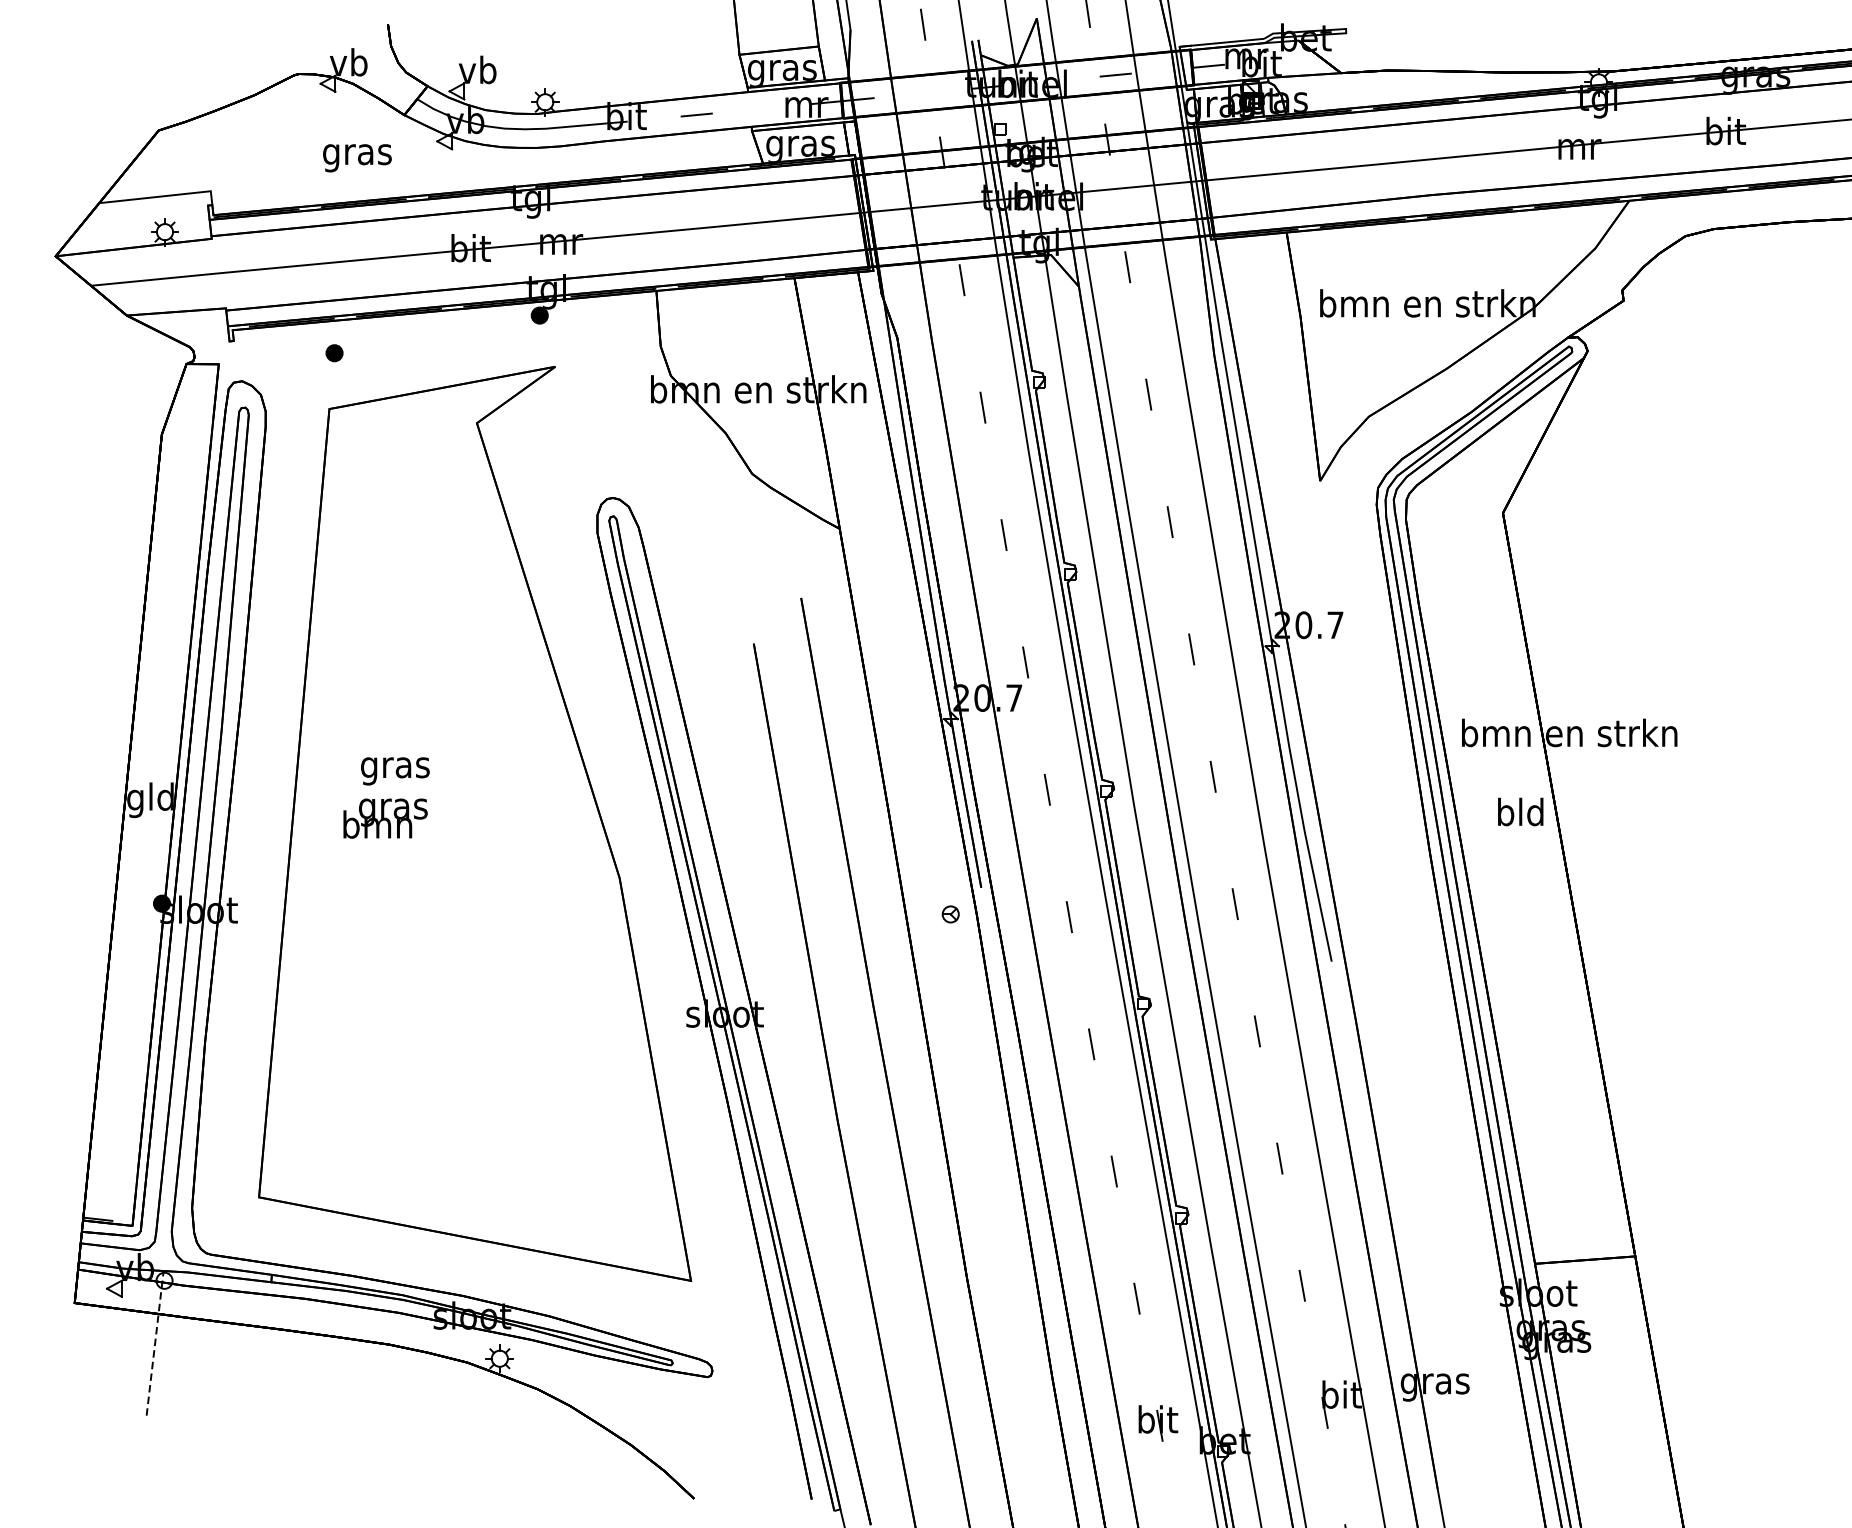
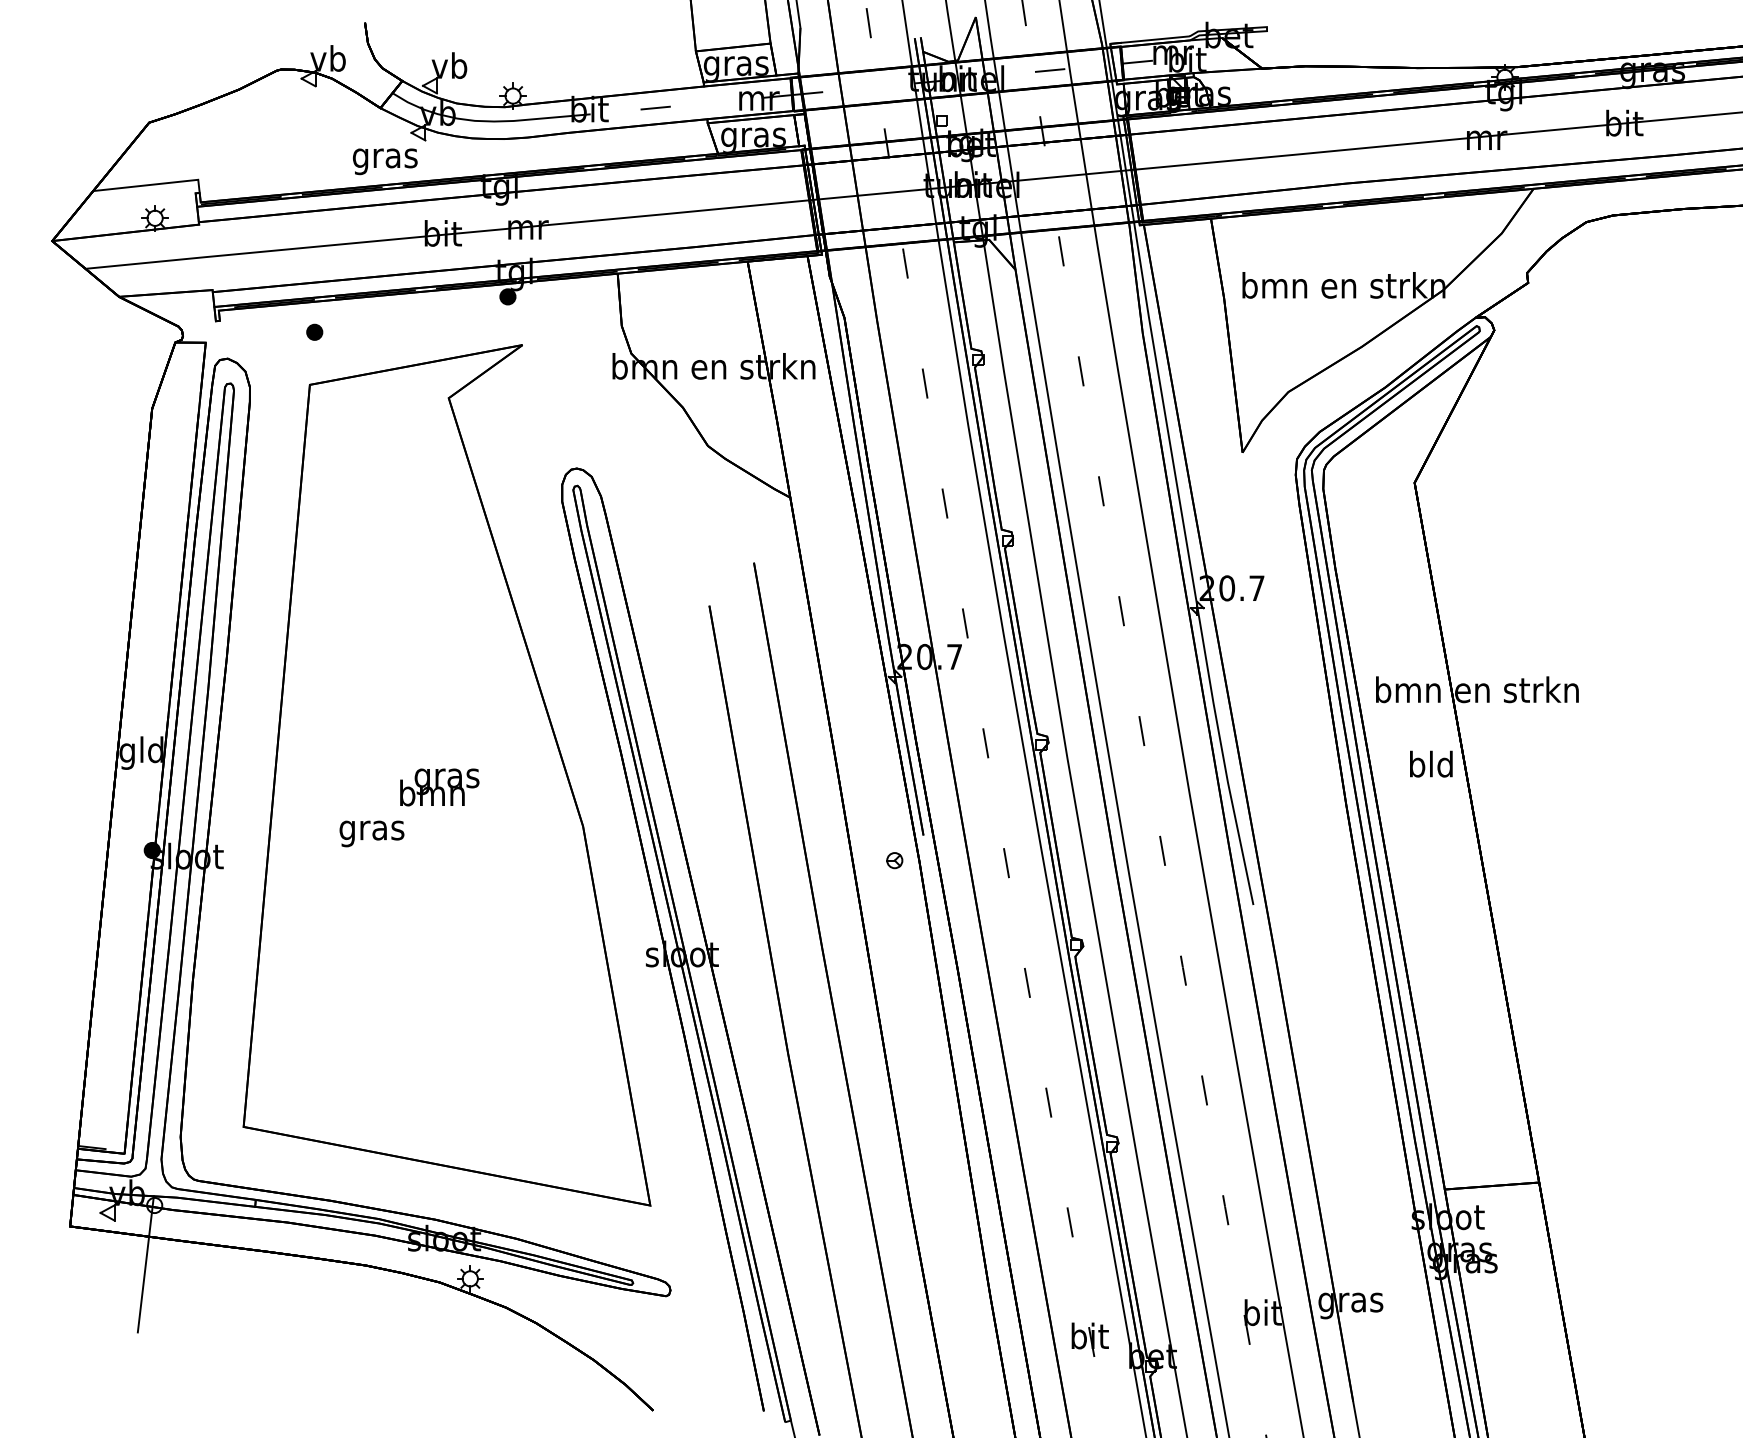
text: (357, 157) -> (385, 161), moved
text: (394, 770) -> (371, 833), moved
text: (385, 818) -> (439, 787), moved
line: (154, 1343) -> (145, 1264), dashed -> solid

